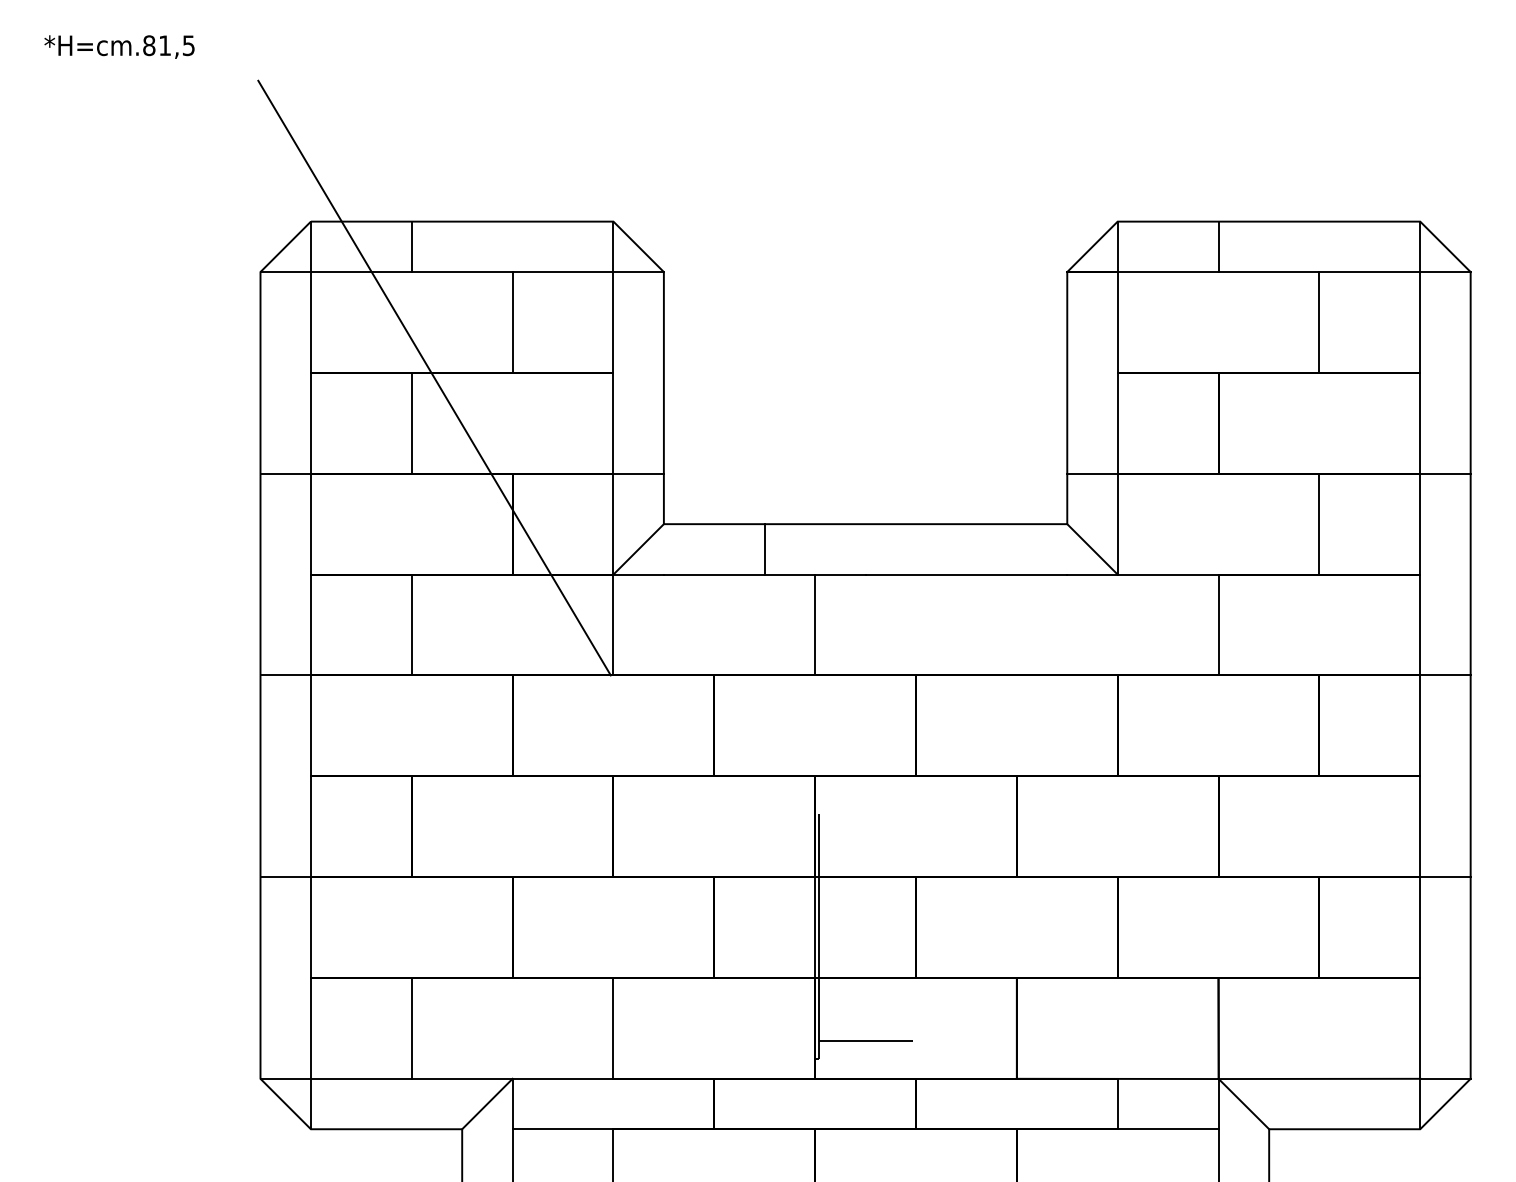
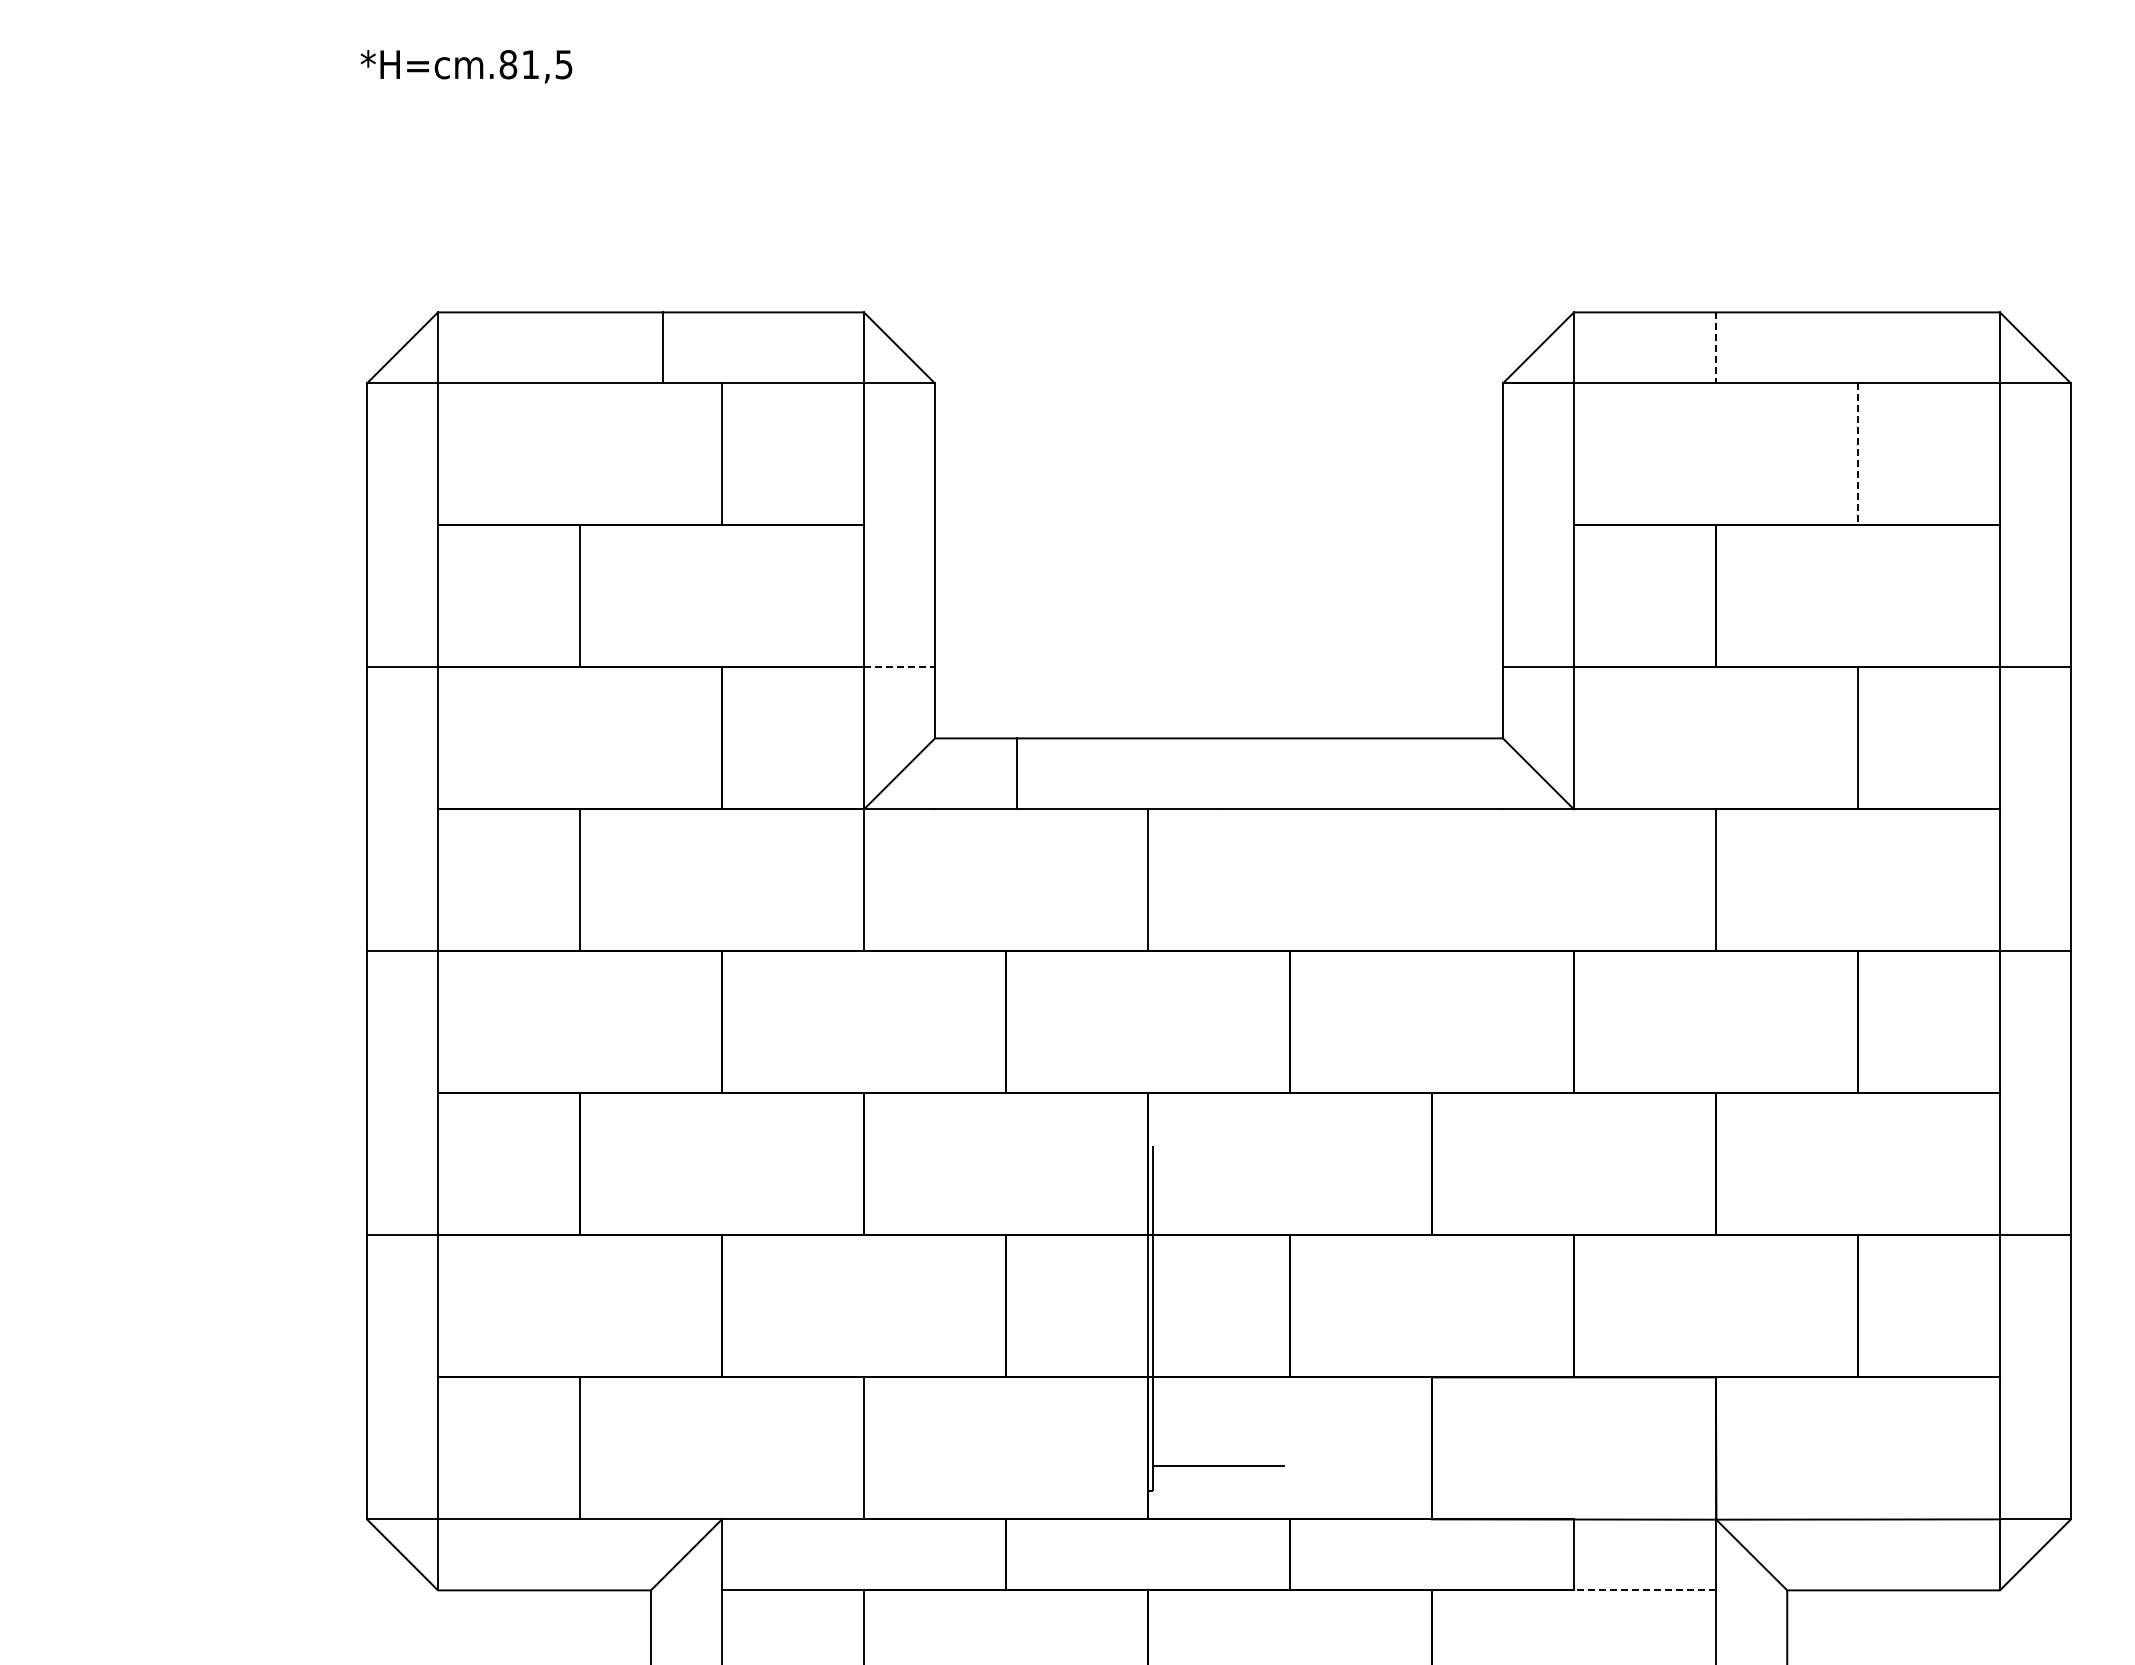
text: (119, 46) -> (466, 66), moved
line: (411, 246) -> (662, 347), moved
line: (1218, 247) -> (1715, 348), solid -> dashed
line: (1319, 322) -> (1857, 454), solid -> dashed
line: (434, 377) -> (611, 532), removed
line: (638, 473) -> (899, 667), solid -> dashed
line: (764, 549) -> (1016, 773), moved
line: (1168, 1129) -> (1645, 1590), solid -> dashed

